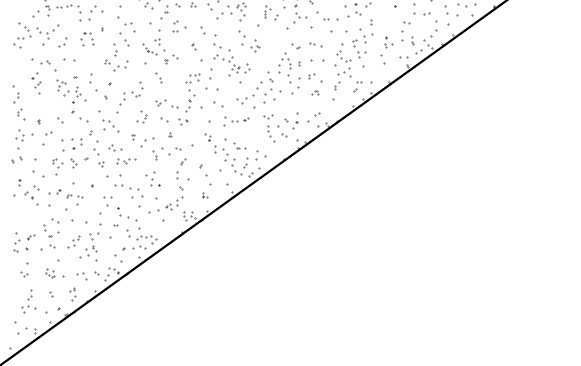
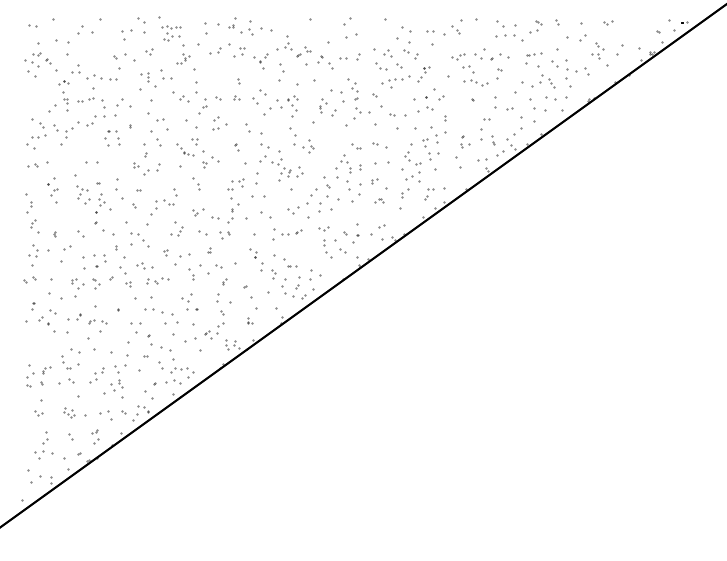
part: (63, 41) -> (91, 120), moved
part: (44, 62) -> (32, 165), moved
part: (224, 154) -> (273, 273), size x0.6

